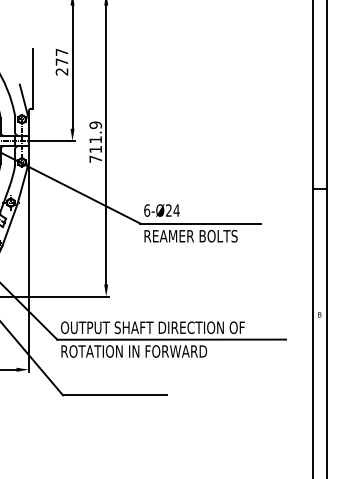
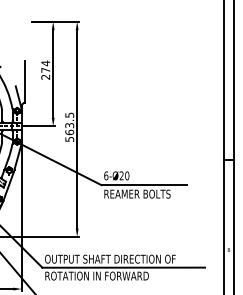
text: (61, 52) -> (45, 63), 277 -> 274
text: (95, 141) -> (69, 126), 711.9 -> 563.5
text: (176, 210) -> (127, 175), 6-Ø24 -> 6-Ø20

